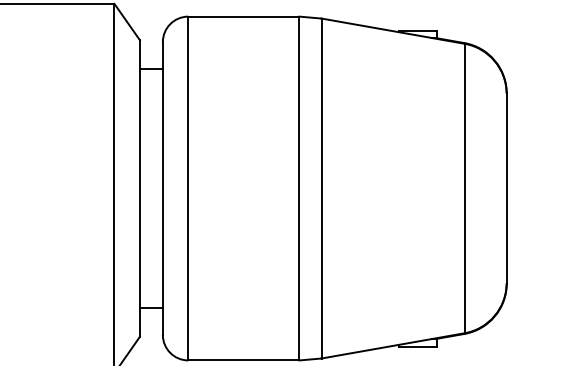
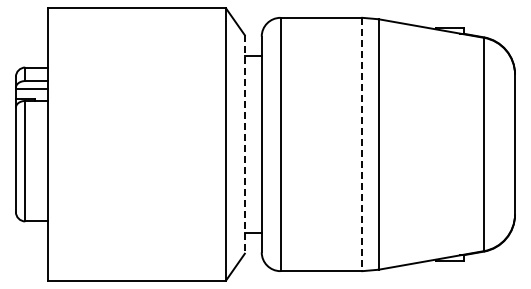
line: (139, 188) -> (244, 144), solid -> dashed
line: (299, 188) -> (362, 144), solid -> dashed

